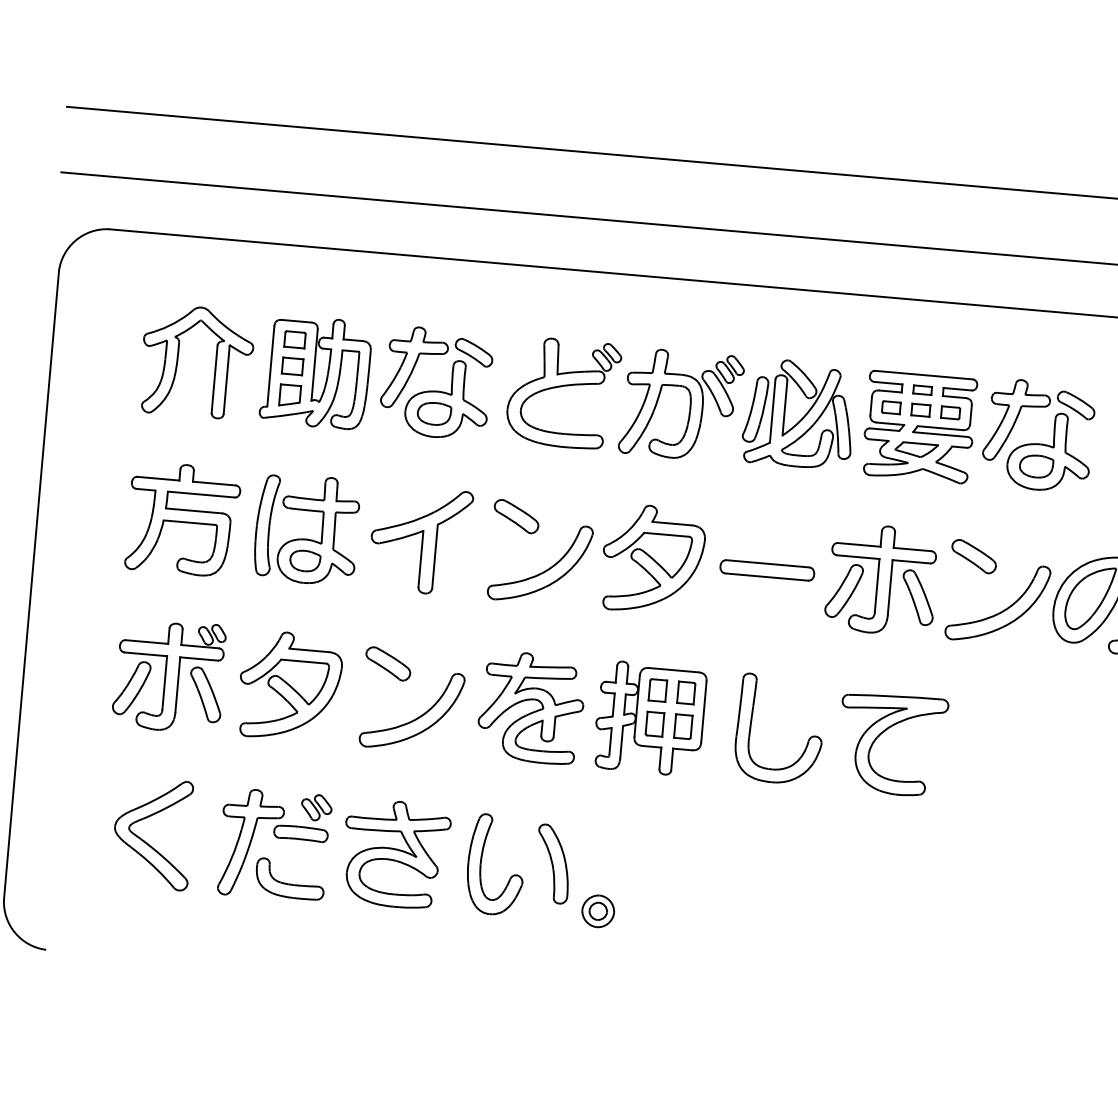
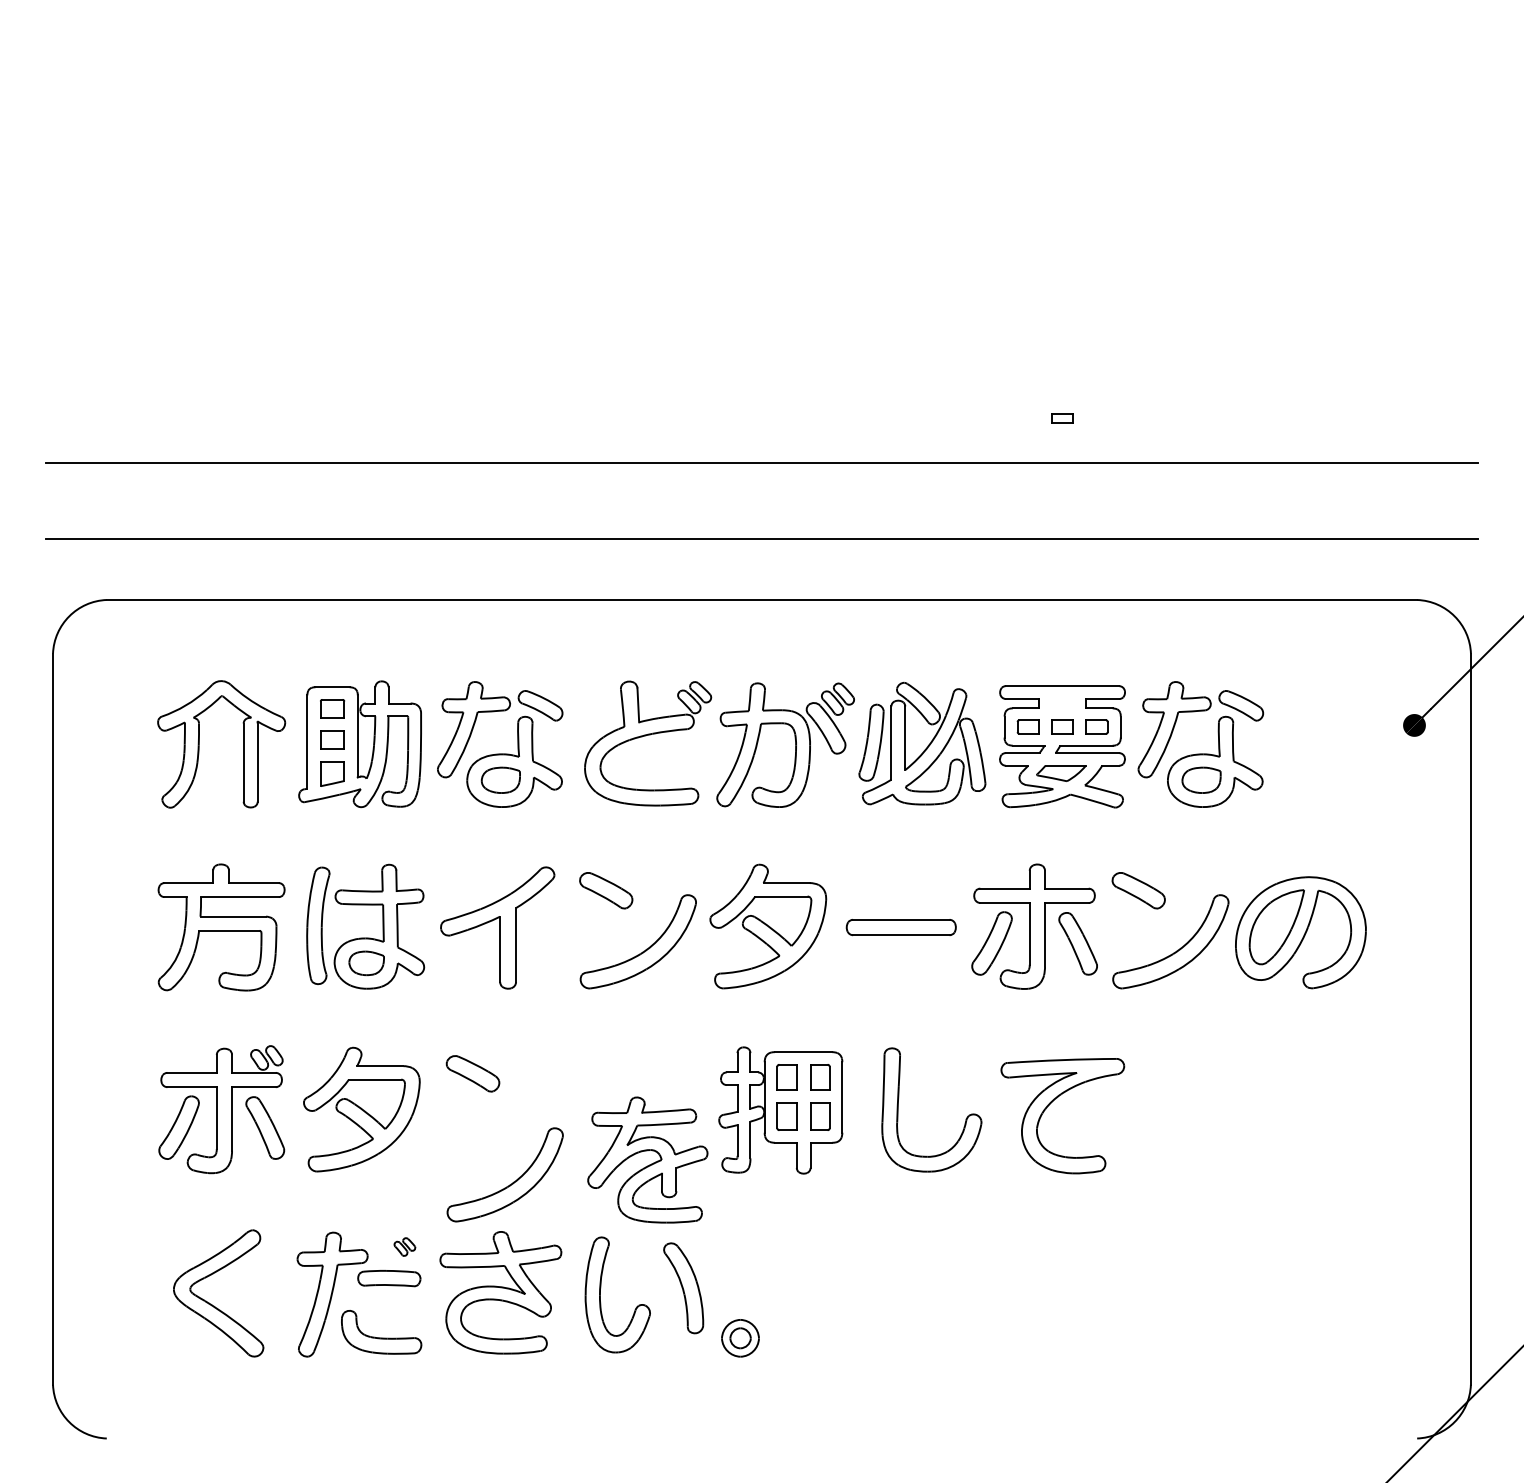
part: (922, 390) -> (1062, 418), moved
part: (531, 707) -> (647, 1159), moved
part: (415, 718) -> (509, 1184), moved
part: (316, 807) -> (404, 1246), size x0.6

